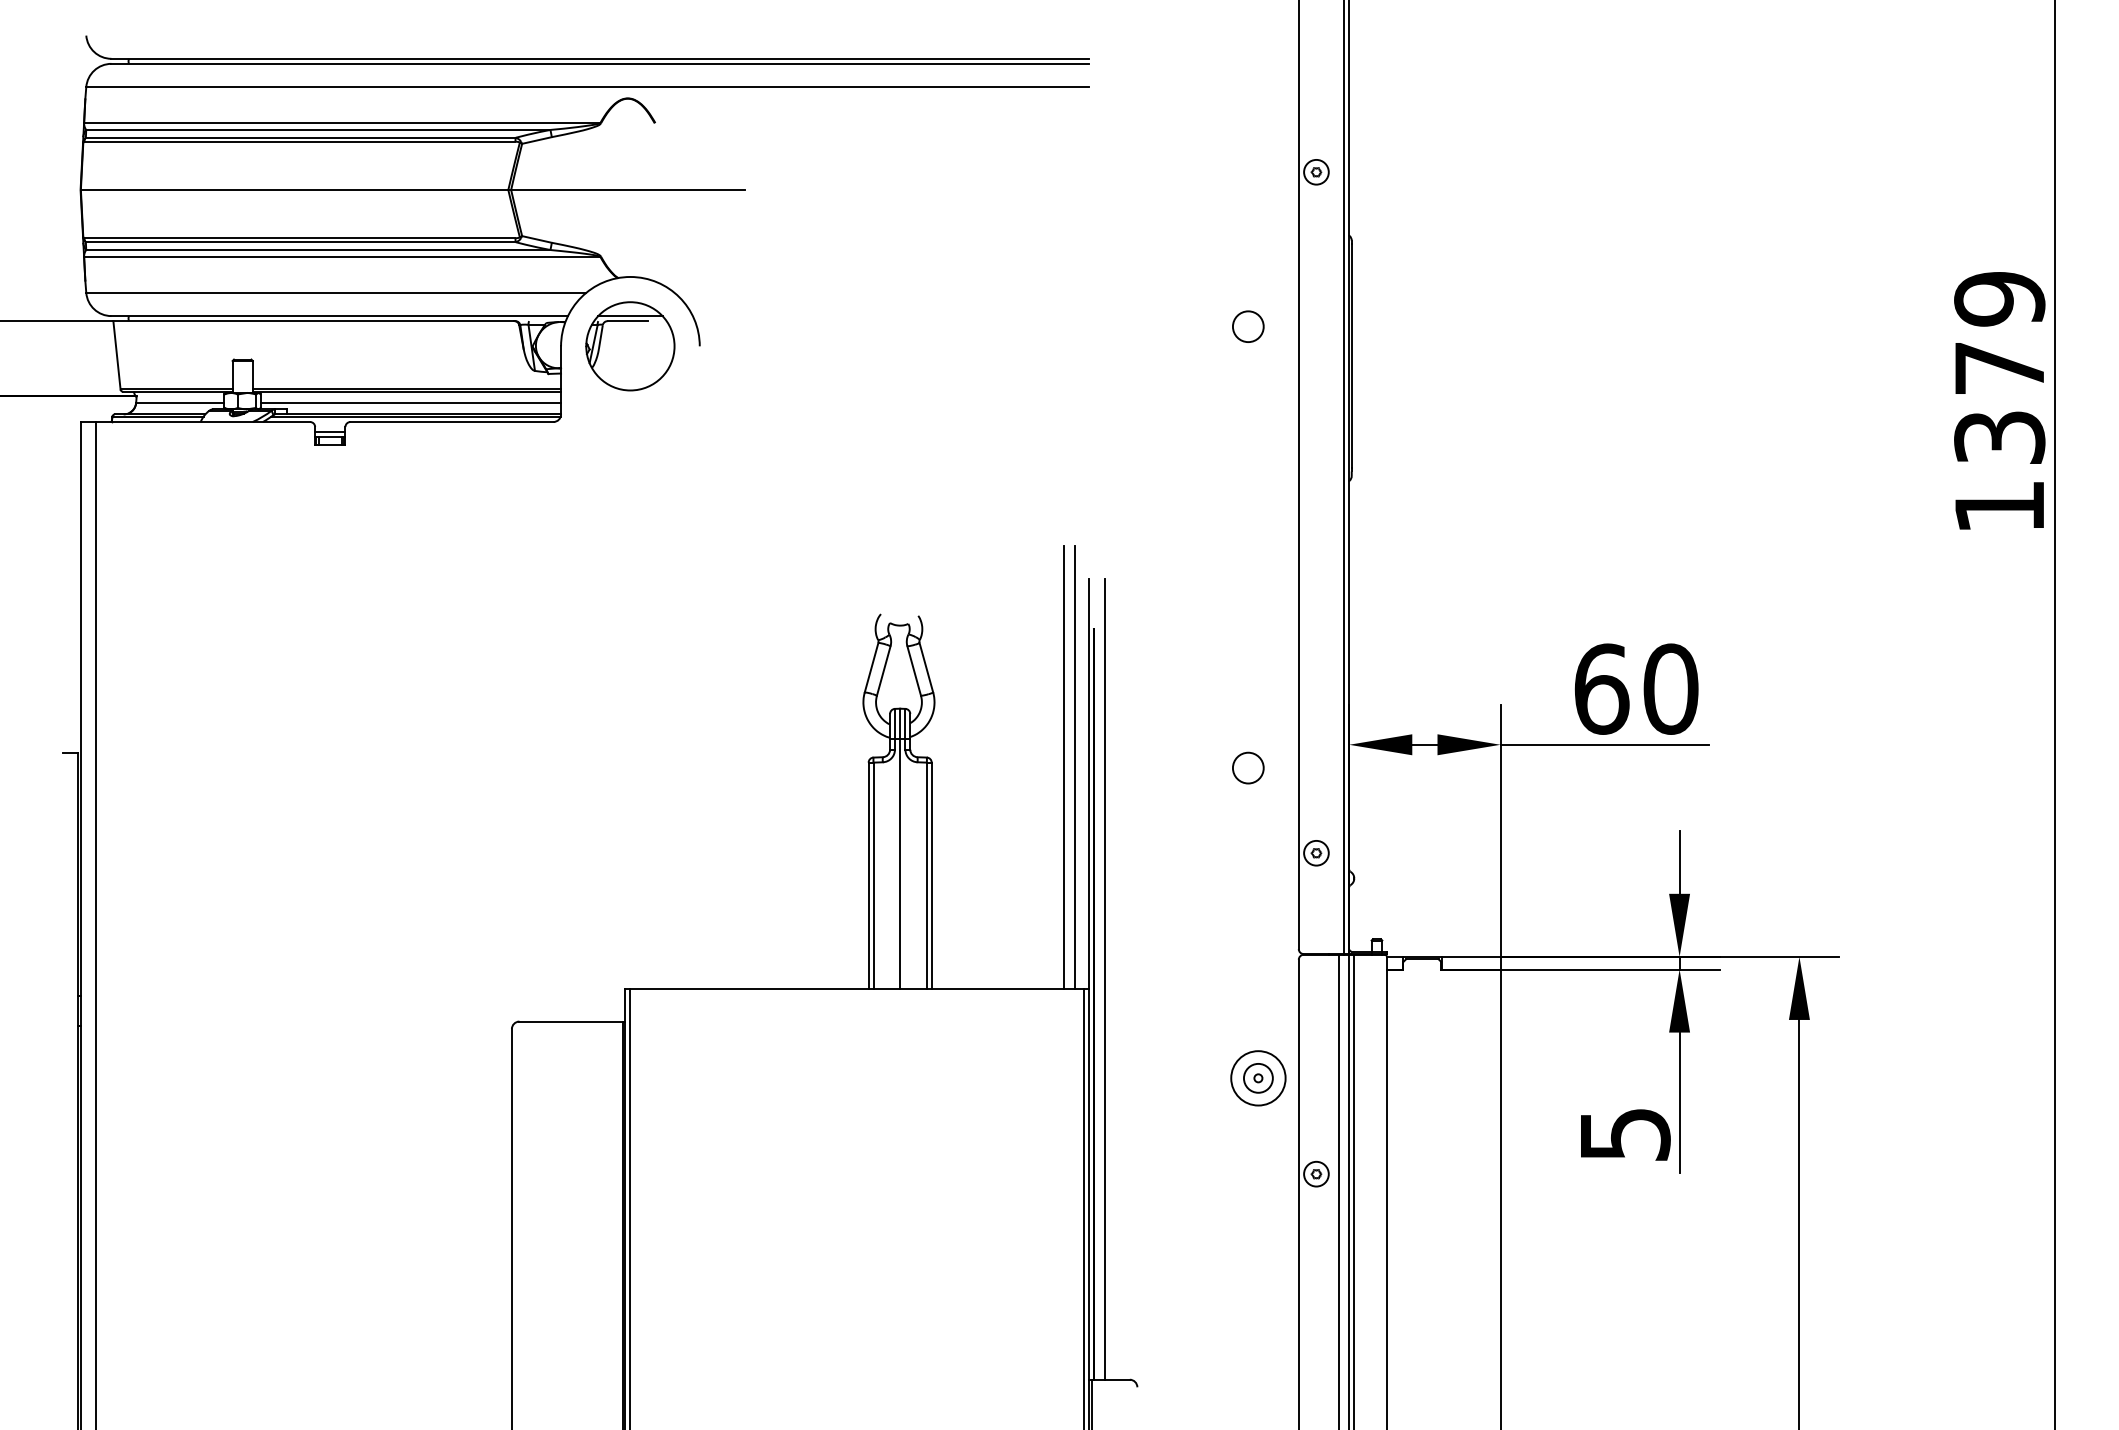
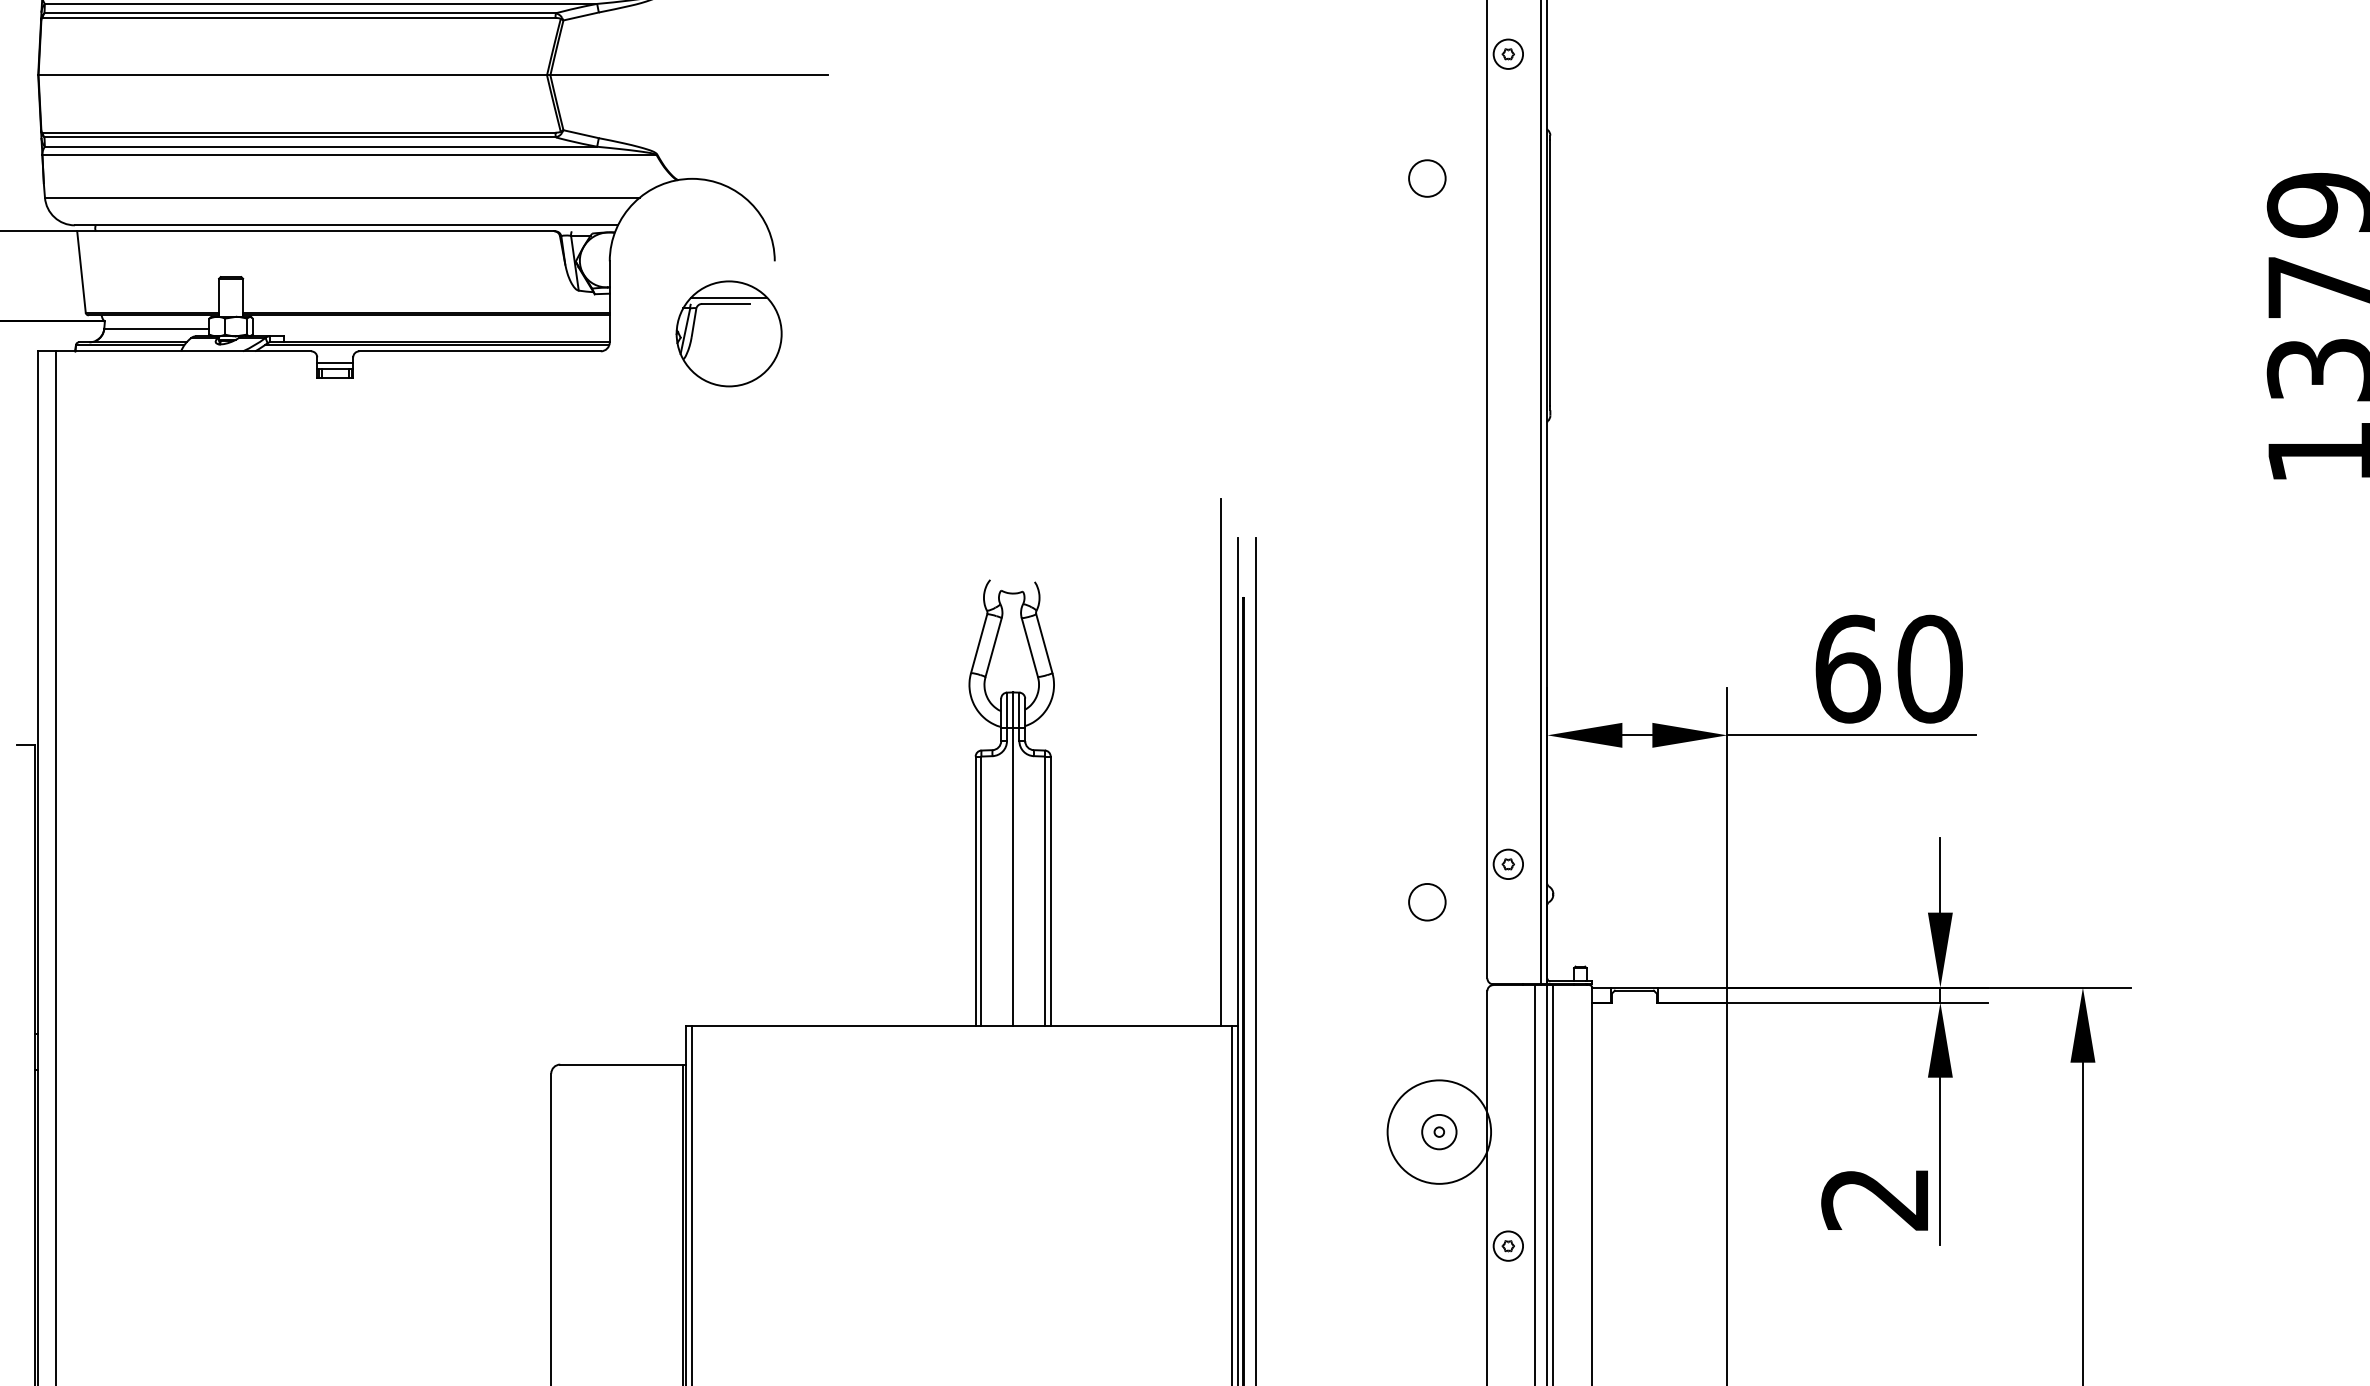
circle: (1248, 326) -> (1427, 178), moved
part: (630, 346) -> (729, 334), moved
line: (411, 402) -> (431, 328), removed
line: (1064, 767) -> (1208, 762), removed
circle: (1248, 767) -> (1427, 901), moved
circle: (1258, 1078) -> (1439, 1132), size x1.6
text: (1624, 1135) -> (1874, 1200), 5 -> 2

